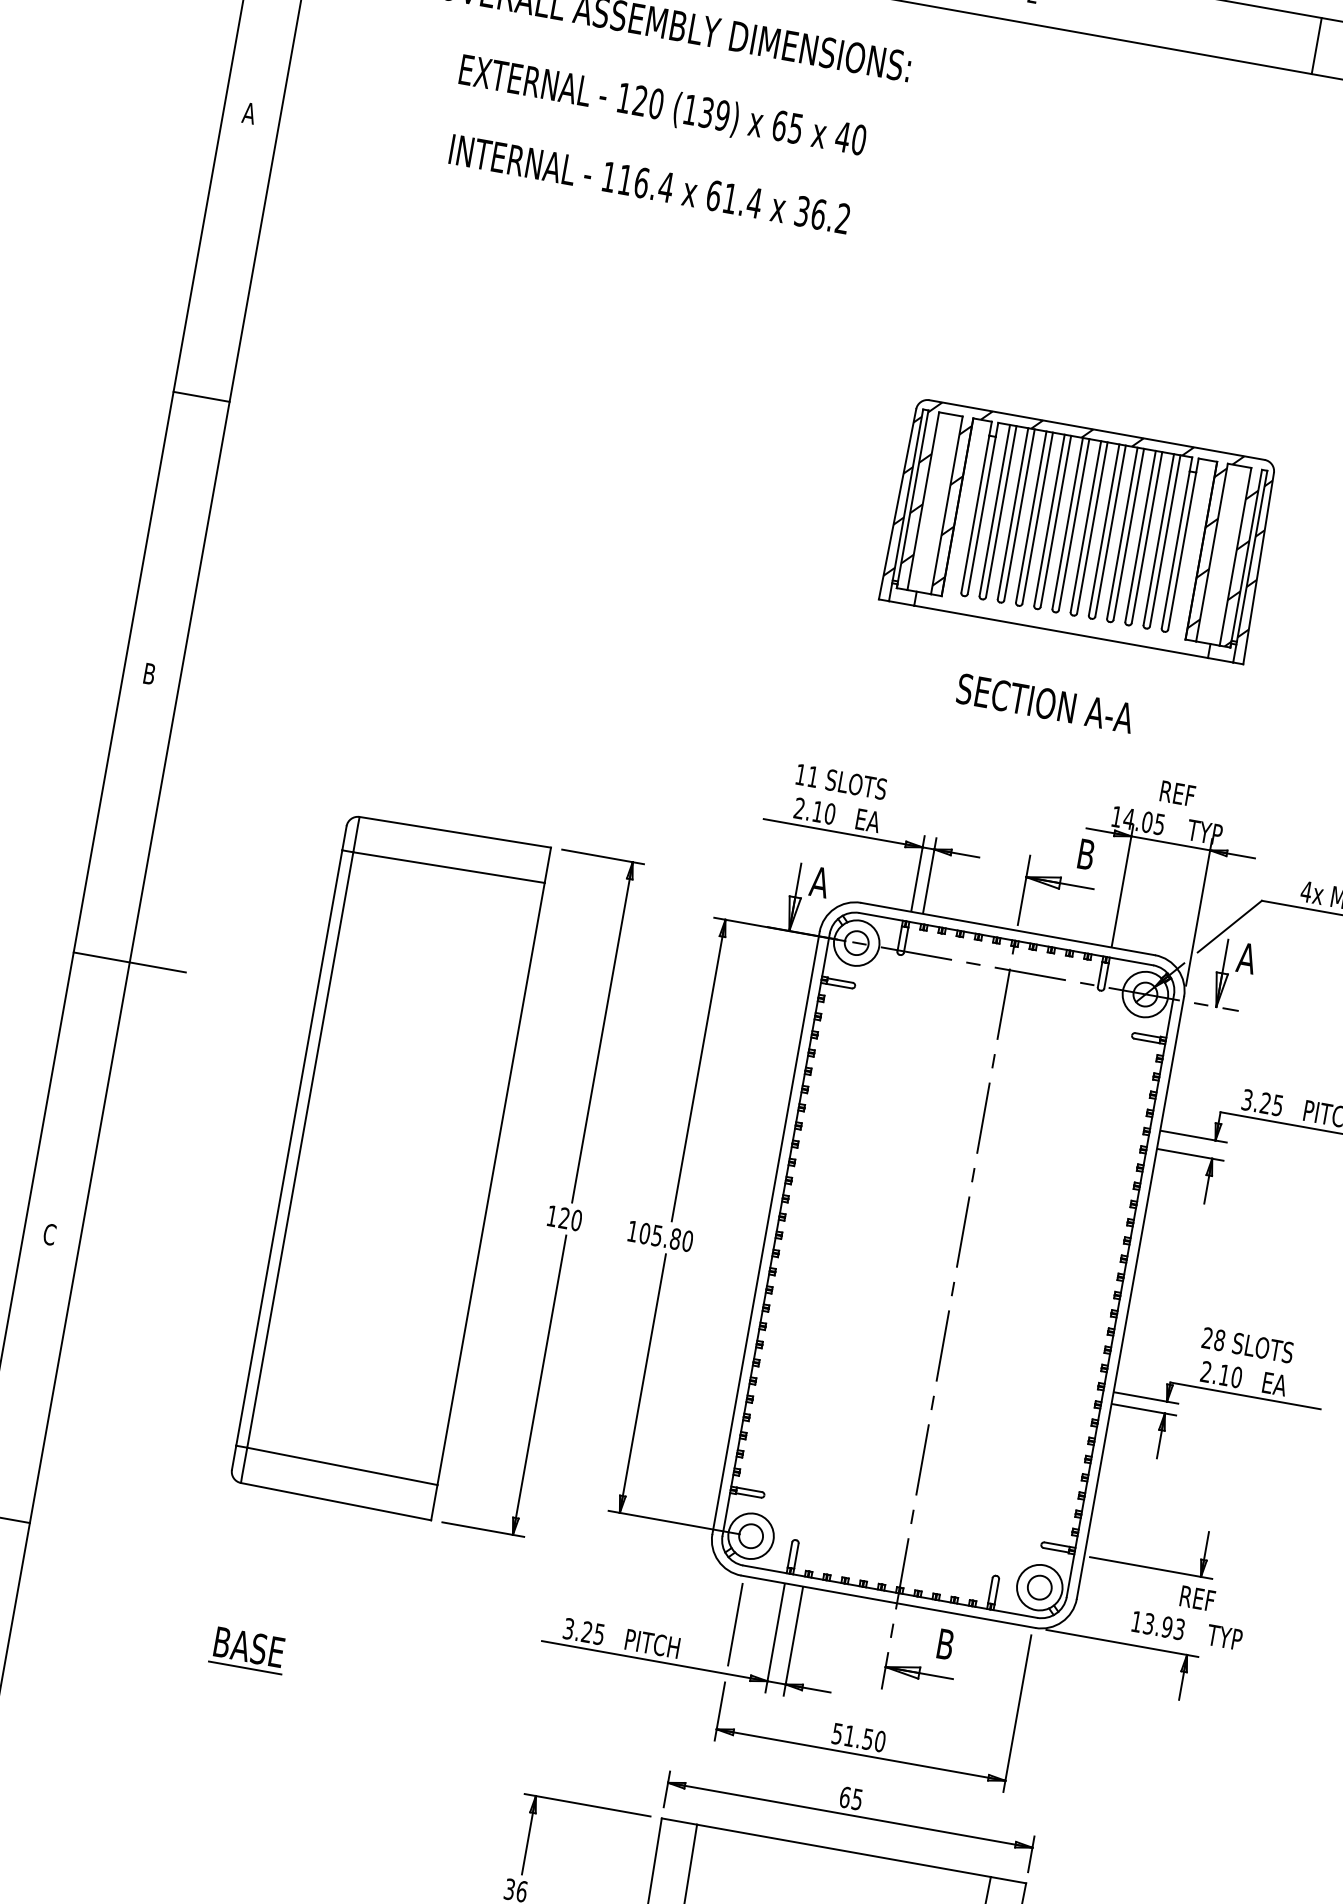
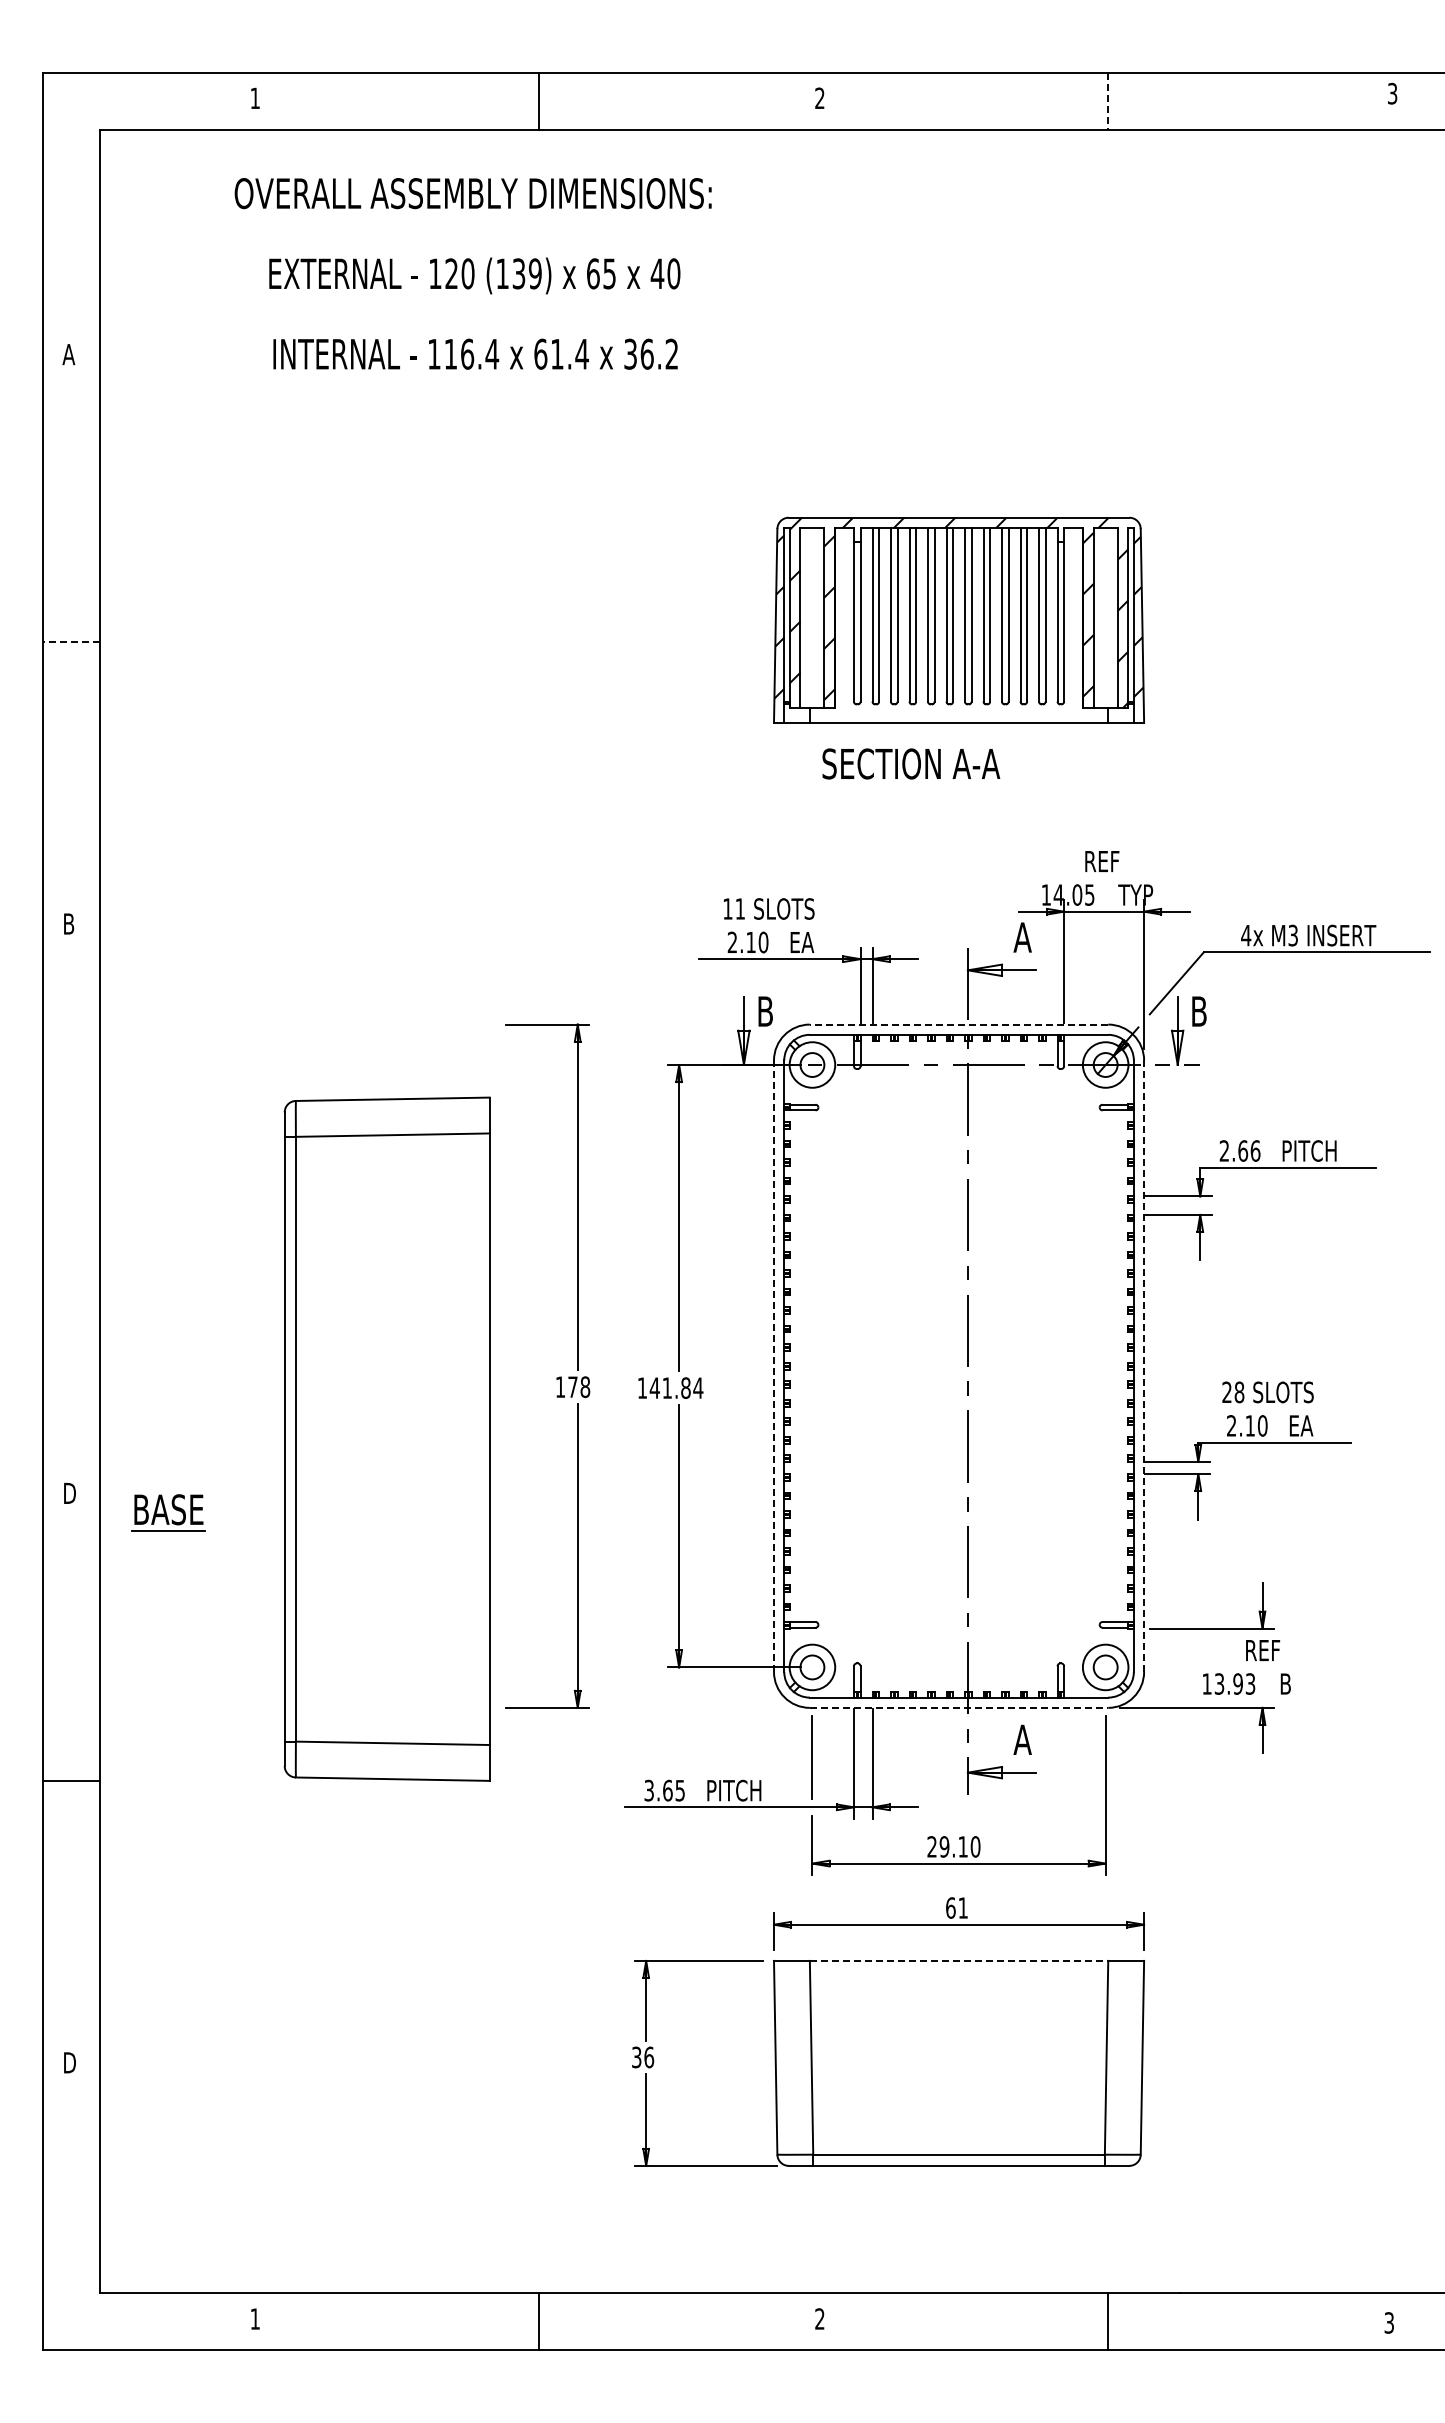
line: (1316, 46) -> (1107, 101), solid -> dashed
line: (201, 397) -> (71, 642), solid -> dashed
text: (1045, 703) -> (911, 763), moved
text: (1085, 854) -> (1022, 937), B -> A
text: (819, 882) -> (765, 1011), A -> B
line: (1007, 928) -> (958, 1024), solid -> dashed
text: (1247, 958) -> (1199, 1011), A -> B
line: (130, 962) -> (100, 1211), removed
text: (1262, 1102) -> (1239, 1150), 3.25 -> 2.66
part: (389, 1165) -> (386, 1438), moved
text: (571, 1218) -> (579, 1386), 120 -> 178
line: (766, 1233) -> (774, 1366), solid -> dashed
text: (50, 1234) -> (69, 1493), C -> D
text: (666, 1236) -> (676, 1387), 105.80 -> 141.84
line: (1130, 1298) -> (1144, 1366), solid -> dashed
line: (888, 1601) -> (959, 1707), solid -> dashed
text: (586, 1631) -> (667, 1790), 3.25 -> 3.65
text: (1224, 1636) -> (1296, 1683), TYP -> B
text: (945, 1644) -> (1022, 1739), B -> A
part: (248, 1649) -> (168, 1512), moved
text: (852, 1736) -> (947, 1846), 51.50 -> 29.10
text: (856, 1798) -> (962, 1907), 65 -> 61
line: (844, 1850) -> (959, 1960), solid -> dashed

